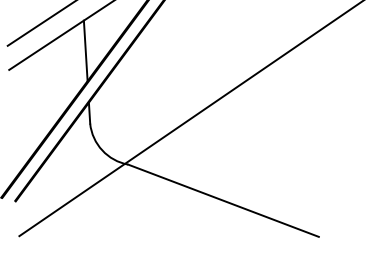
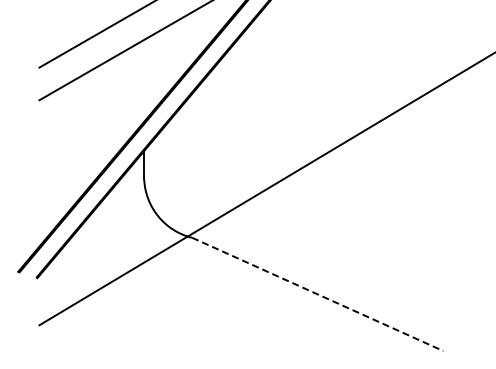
line: (85, 50) -> (144, 80), removed
line: (223, 200) -> (317, 294), solid -> dashed

